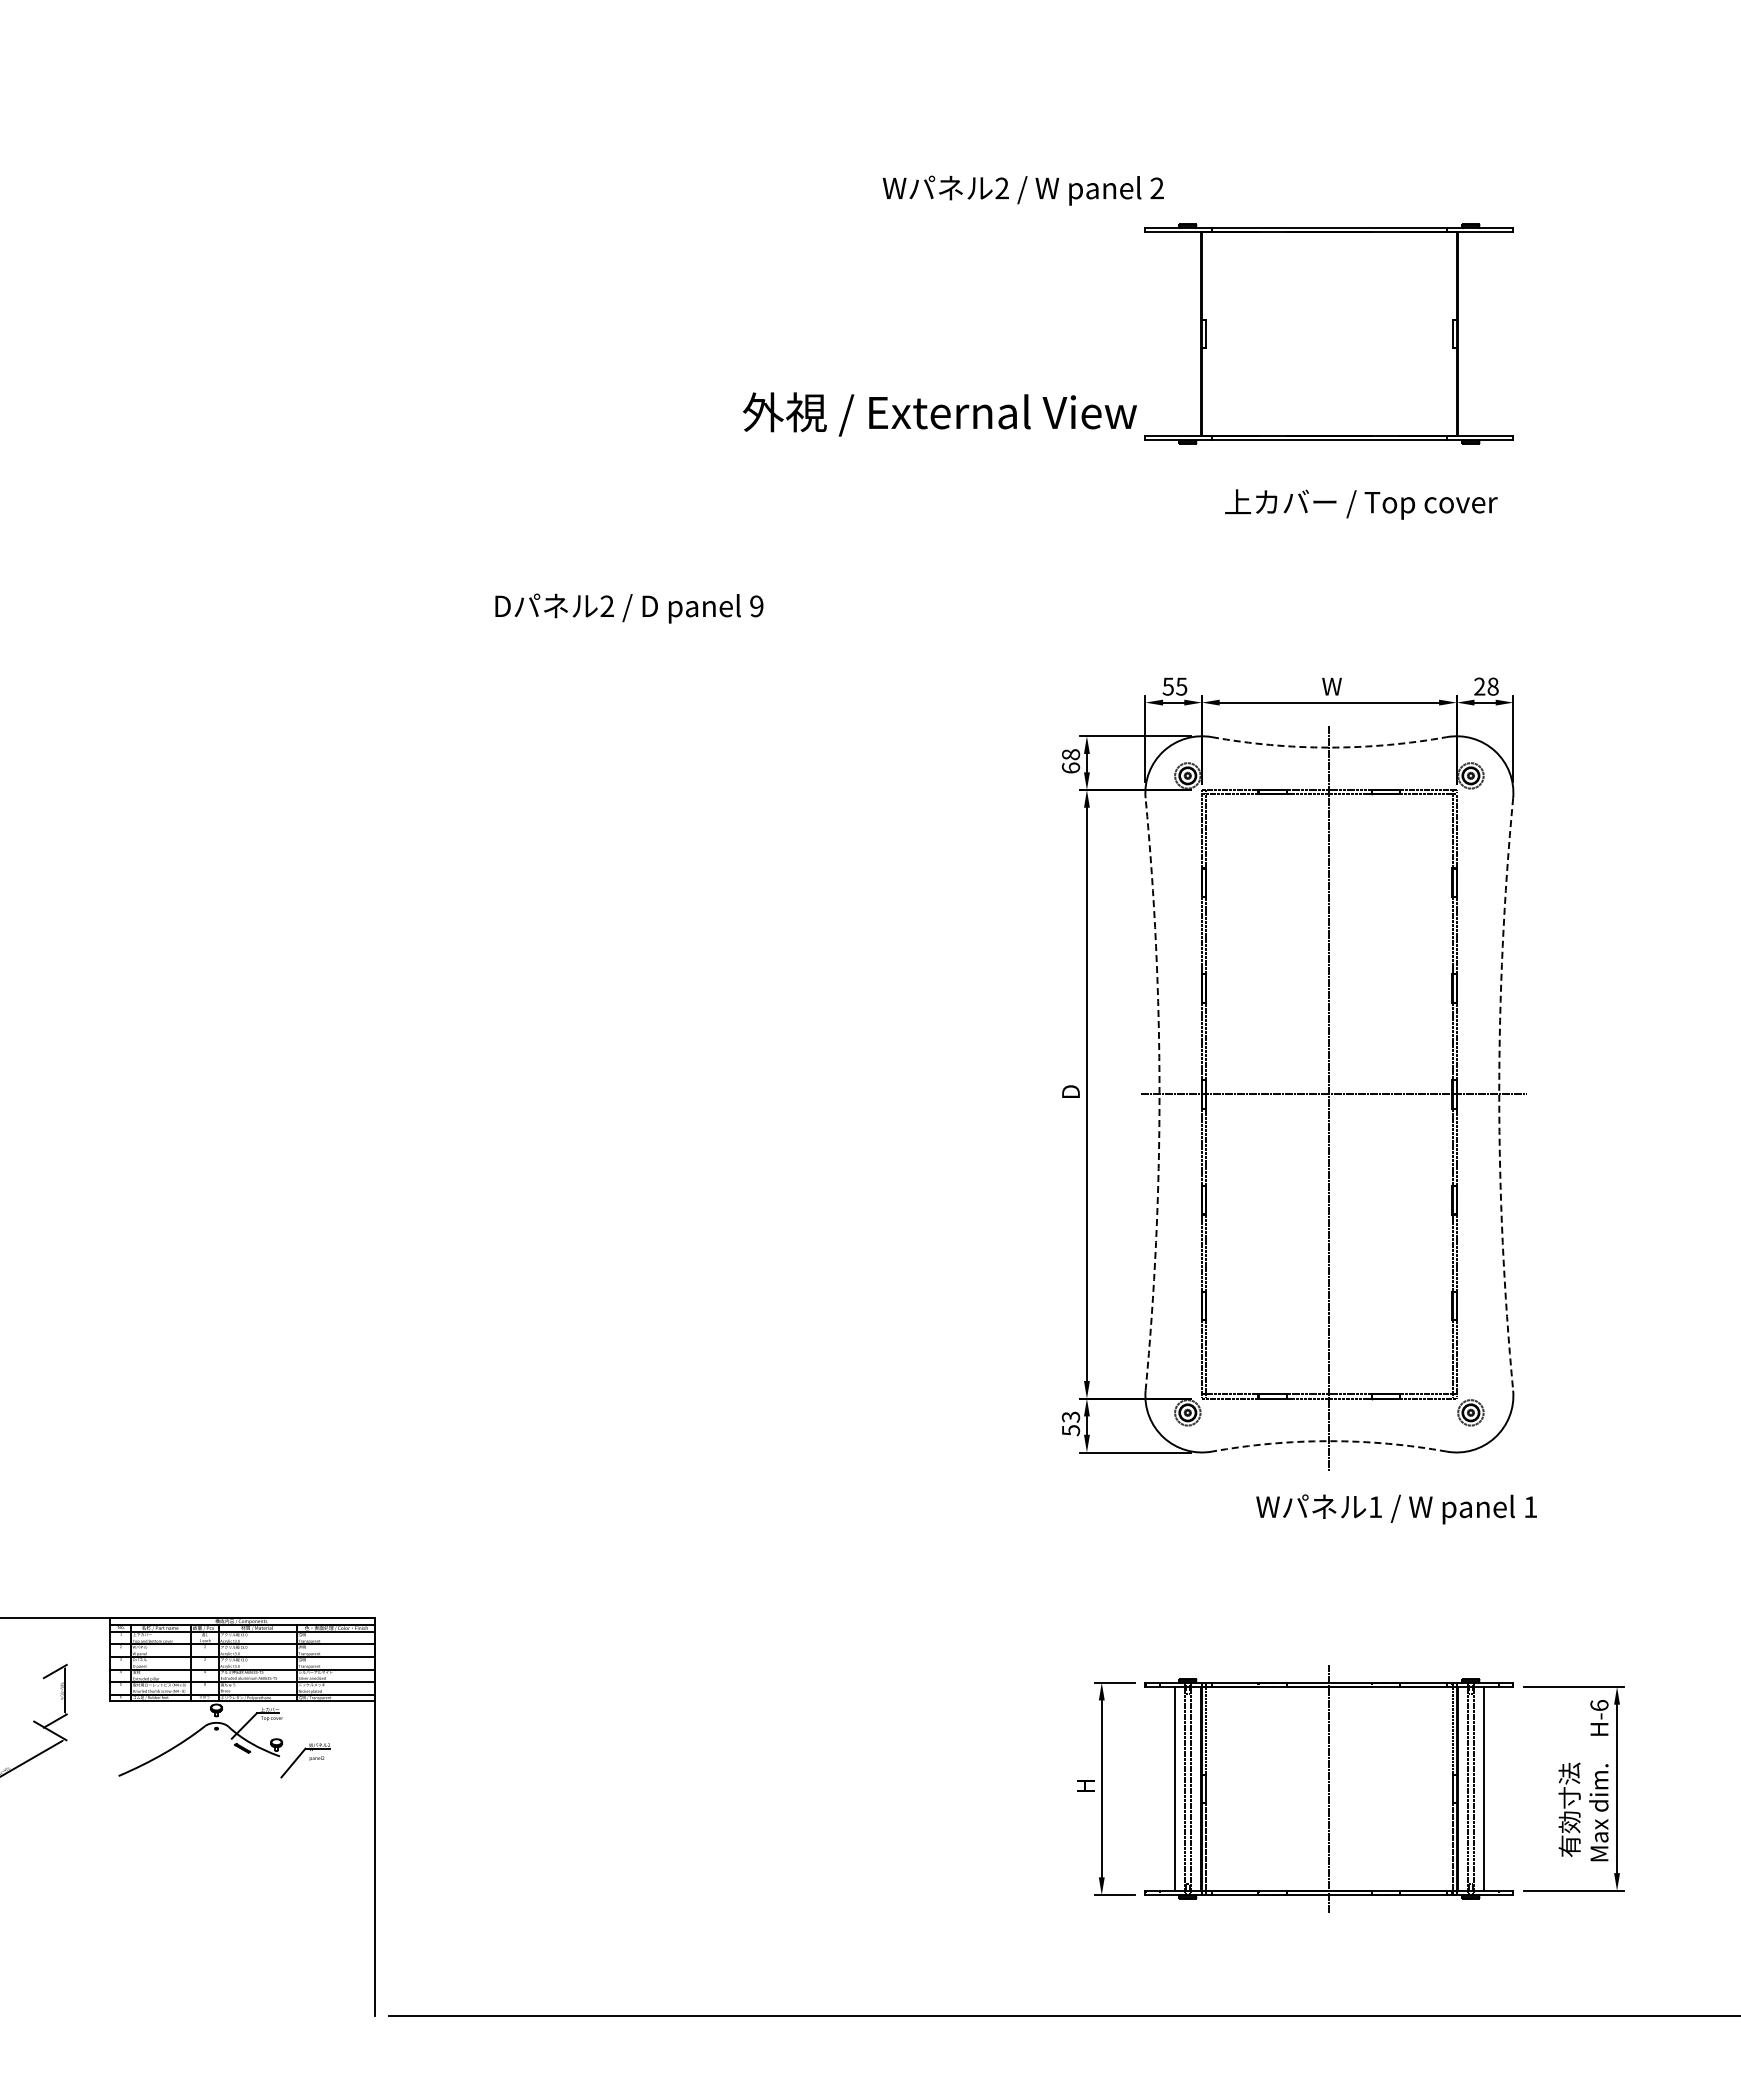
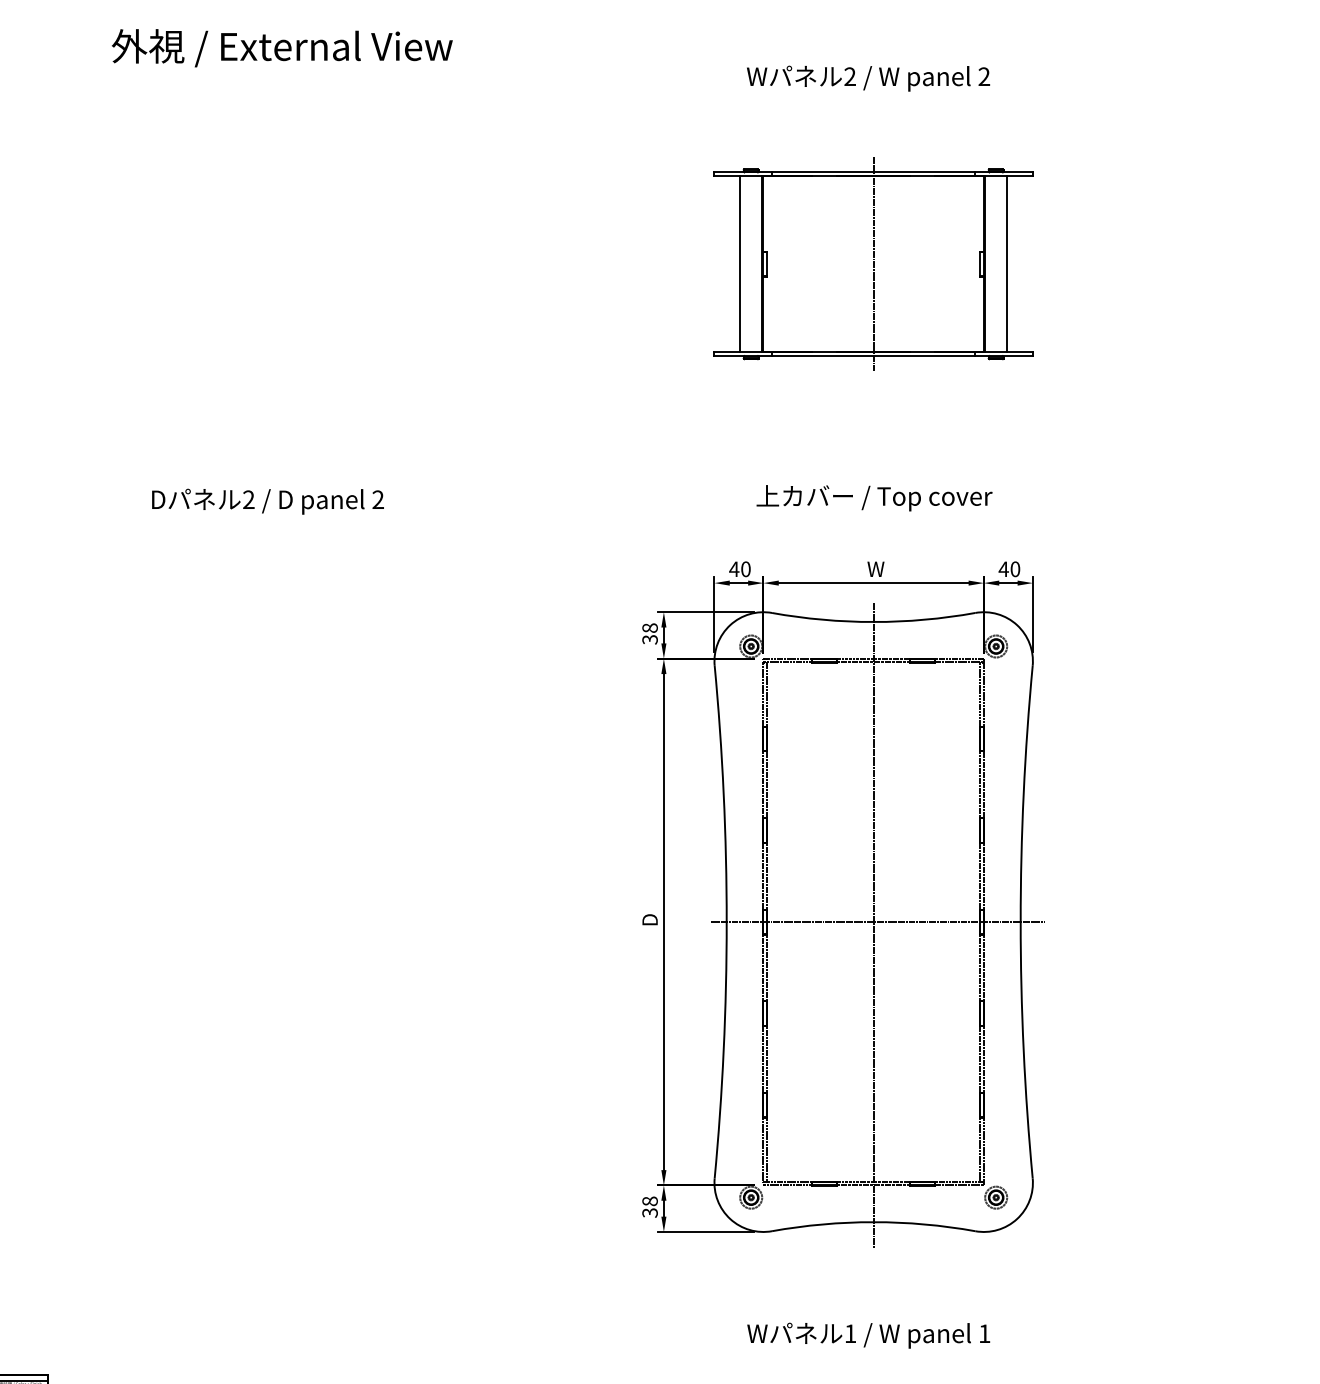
text: (1022, 190) -> (867, 78), moved
line: (1329, 333) -> (873, 263), added
line: (1175, 334) -> (740, 264), added
line: (1483, 334) -> (1007, 264), added
text: (939, 414) -> (281, 48), moved
text: (1361, 504) -> (874, 498), moved
text: (756, 606) -> (377, 499), 9 -> 2
text: (1174, 686) -> (739, 569), 55 -> 40
text: (1485, 686) -> (1008, 569), 28 -> 40
arc: (1329, 747) -> (873, 621), dashed -> solid
text: (1070, 767) -> (649, 639), 68 -> 38
arc: (1159, 1094) -> (726, 922), dashed -> solid
arc: (1499, 1094) -> (1020, 922), dashed -> solid
text: (1070, 1423) -> (649, 1206), 53 -> 38
arc: (1329, 1441) -> (873, 1222), dashed -> solid
text: (1396, 1509) -> (868, 1335), moved

